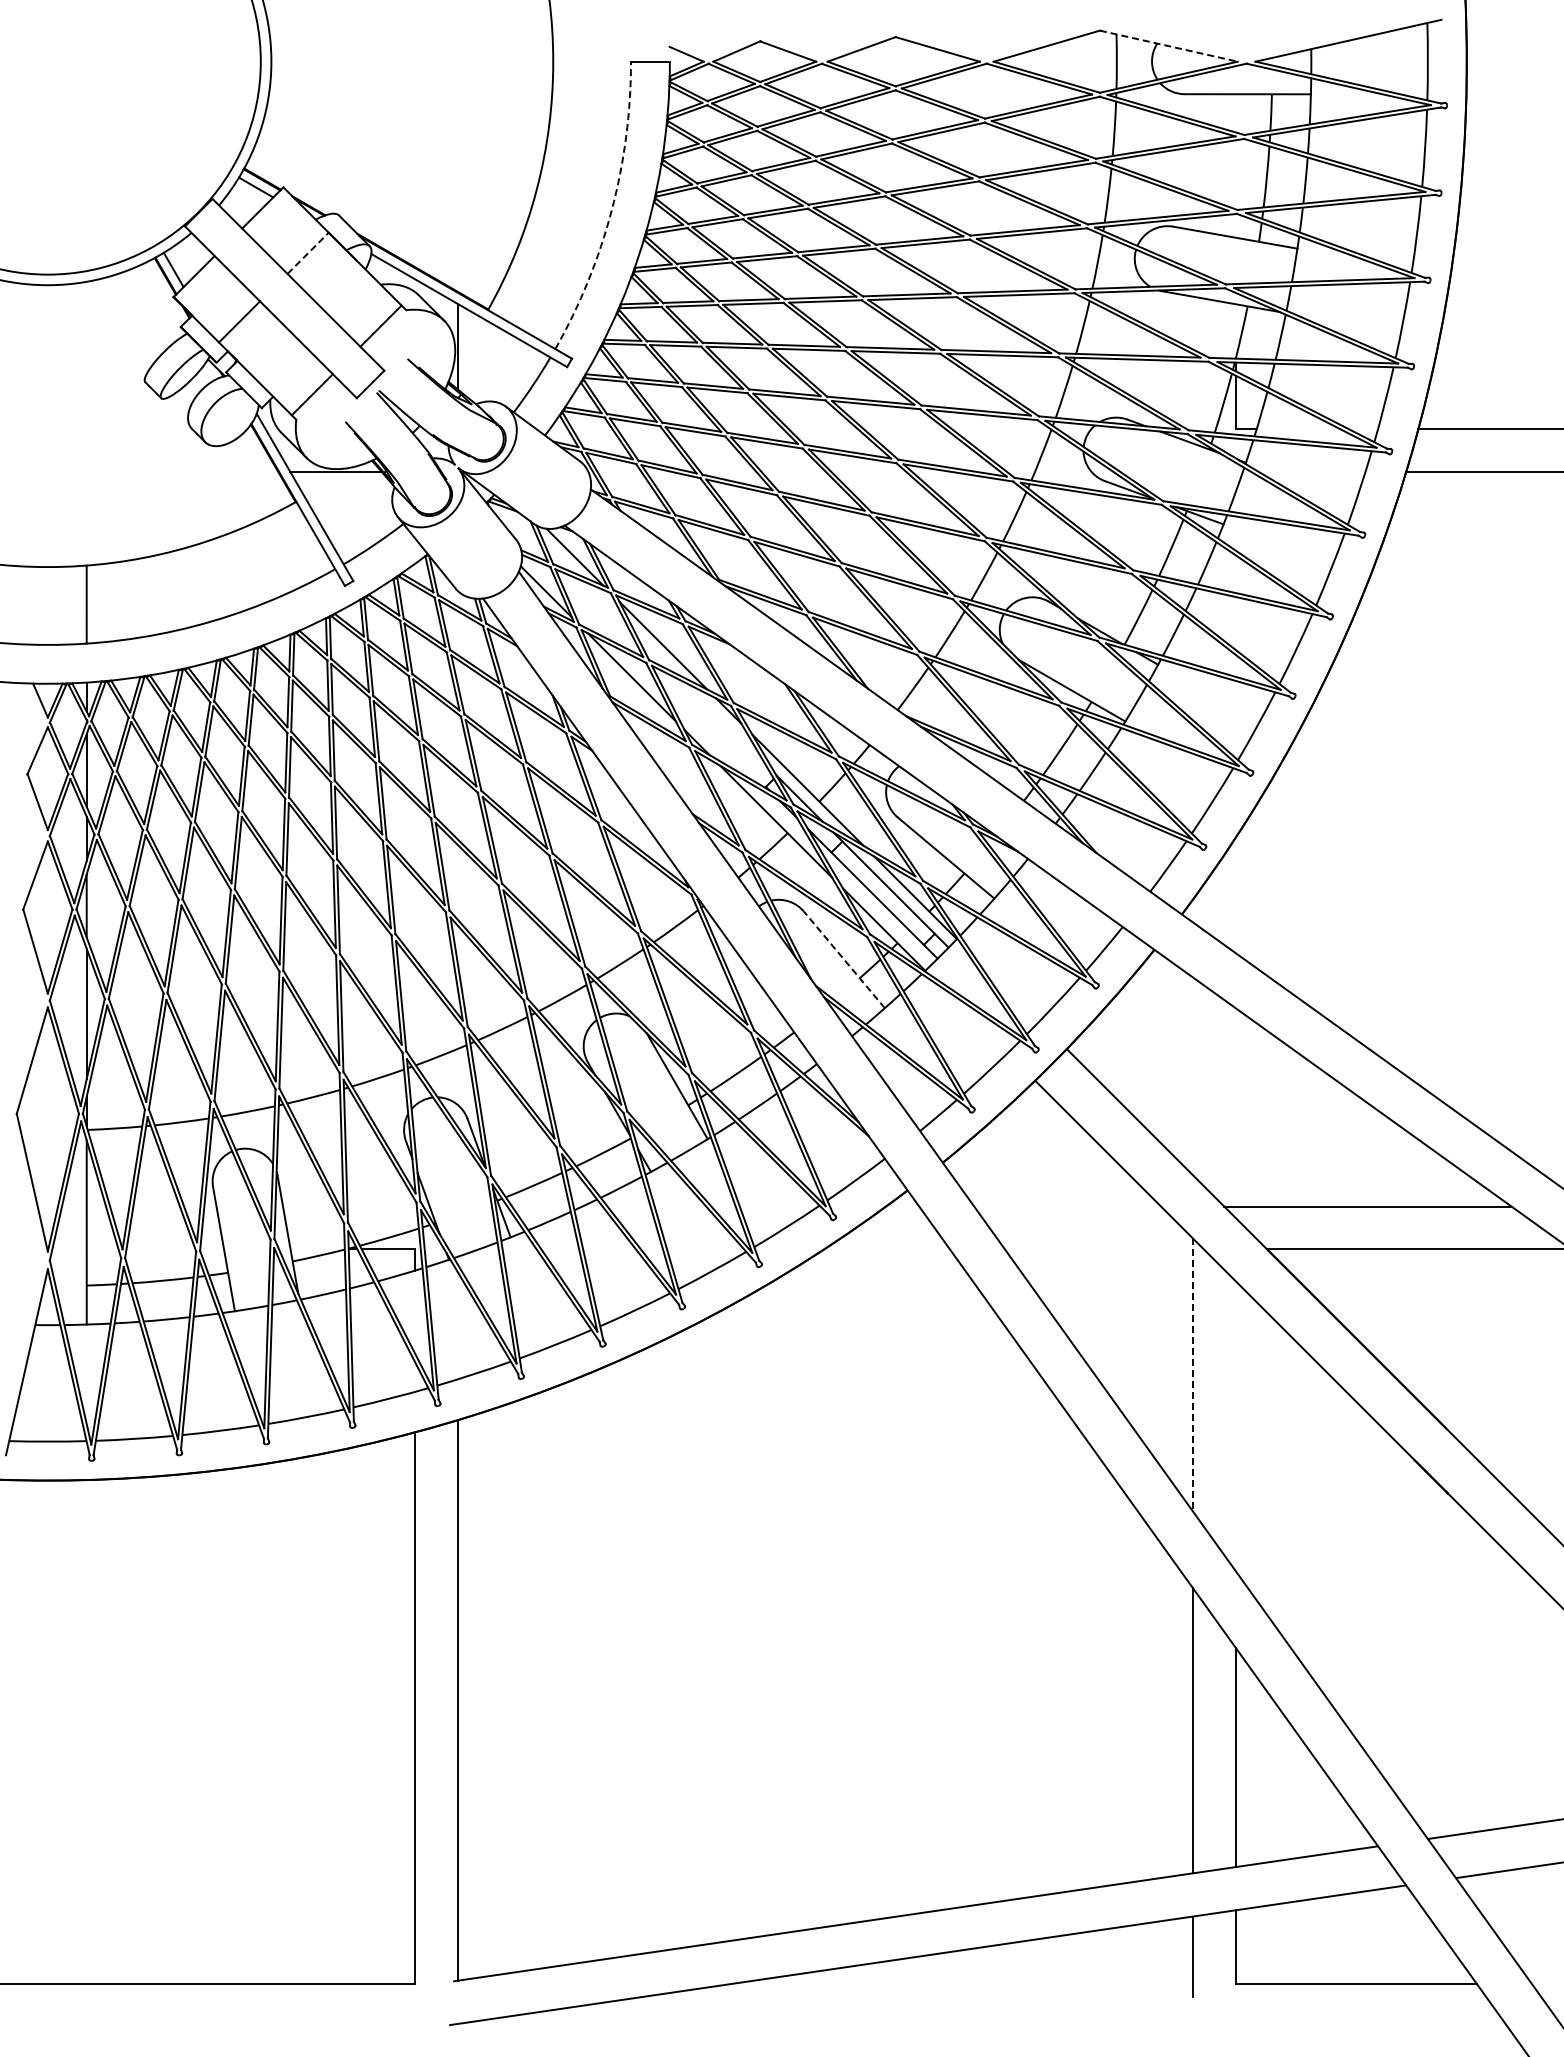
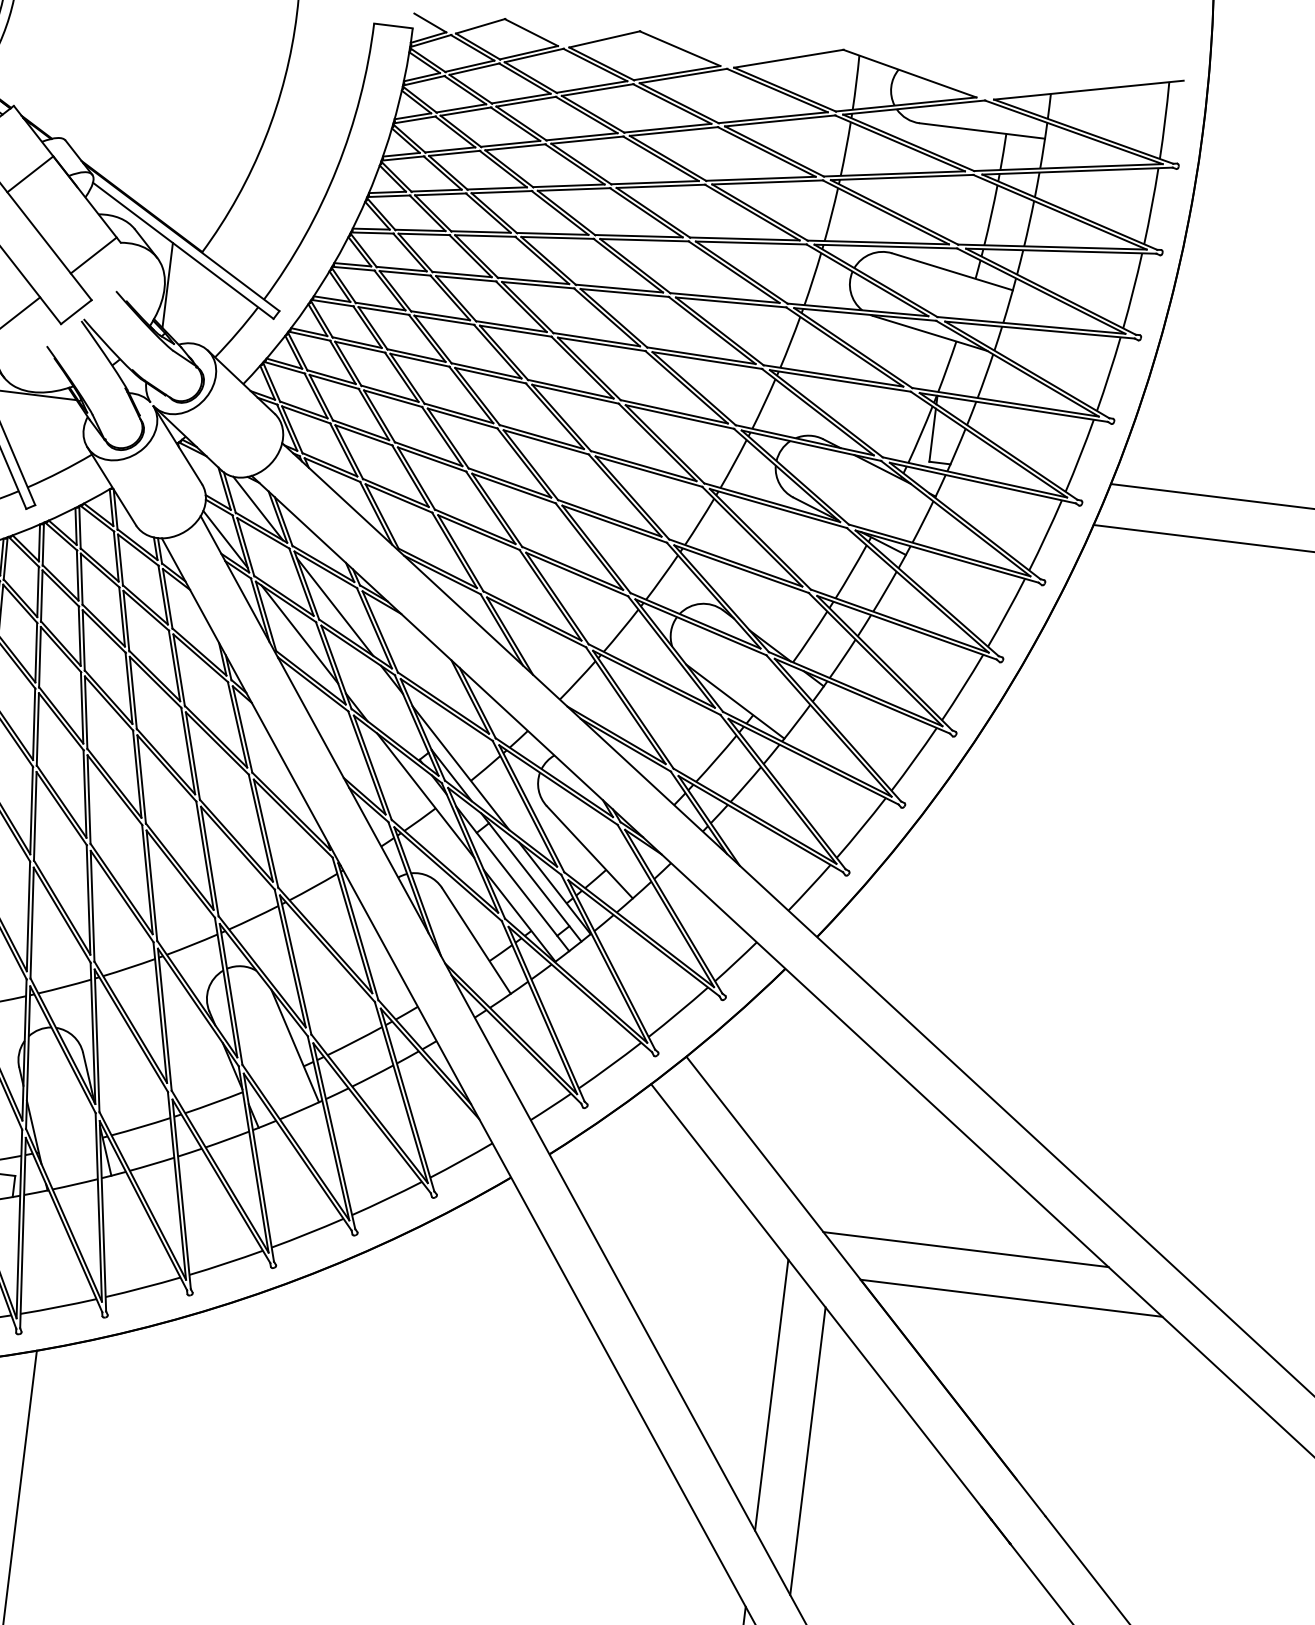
line: (1168, 46) -> (909, 73), dashed -> solid
arc: (611, 210) -> (336, 168), dashed -> solid
line: (308, 252) -> (30, 173), dashed -> solid
line: (844, 959) -> (476, 940), dashed -> solid
line: (1192, 1375) -> (771, 1395), dashed -> solid
line: (1235, 1425) -> (807, 1450), added

